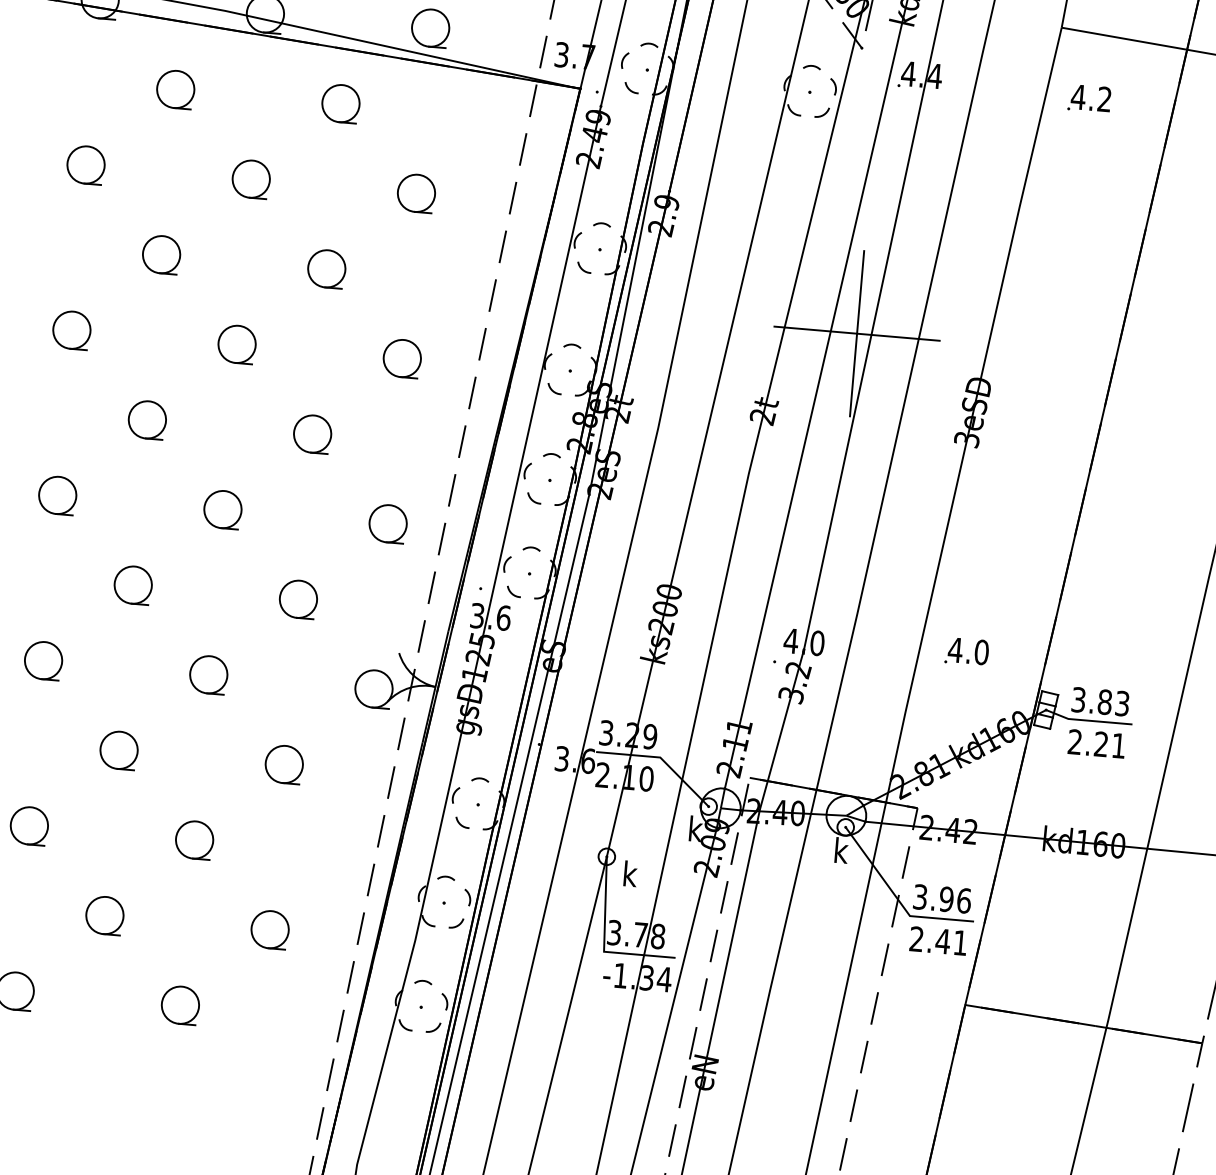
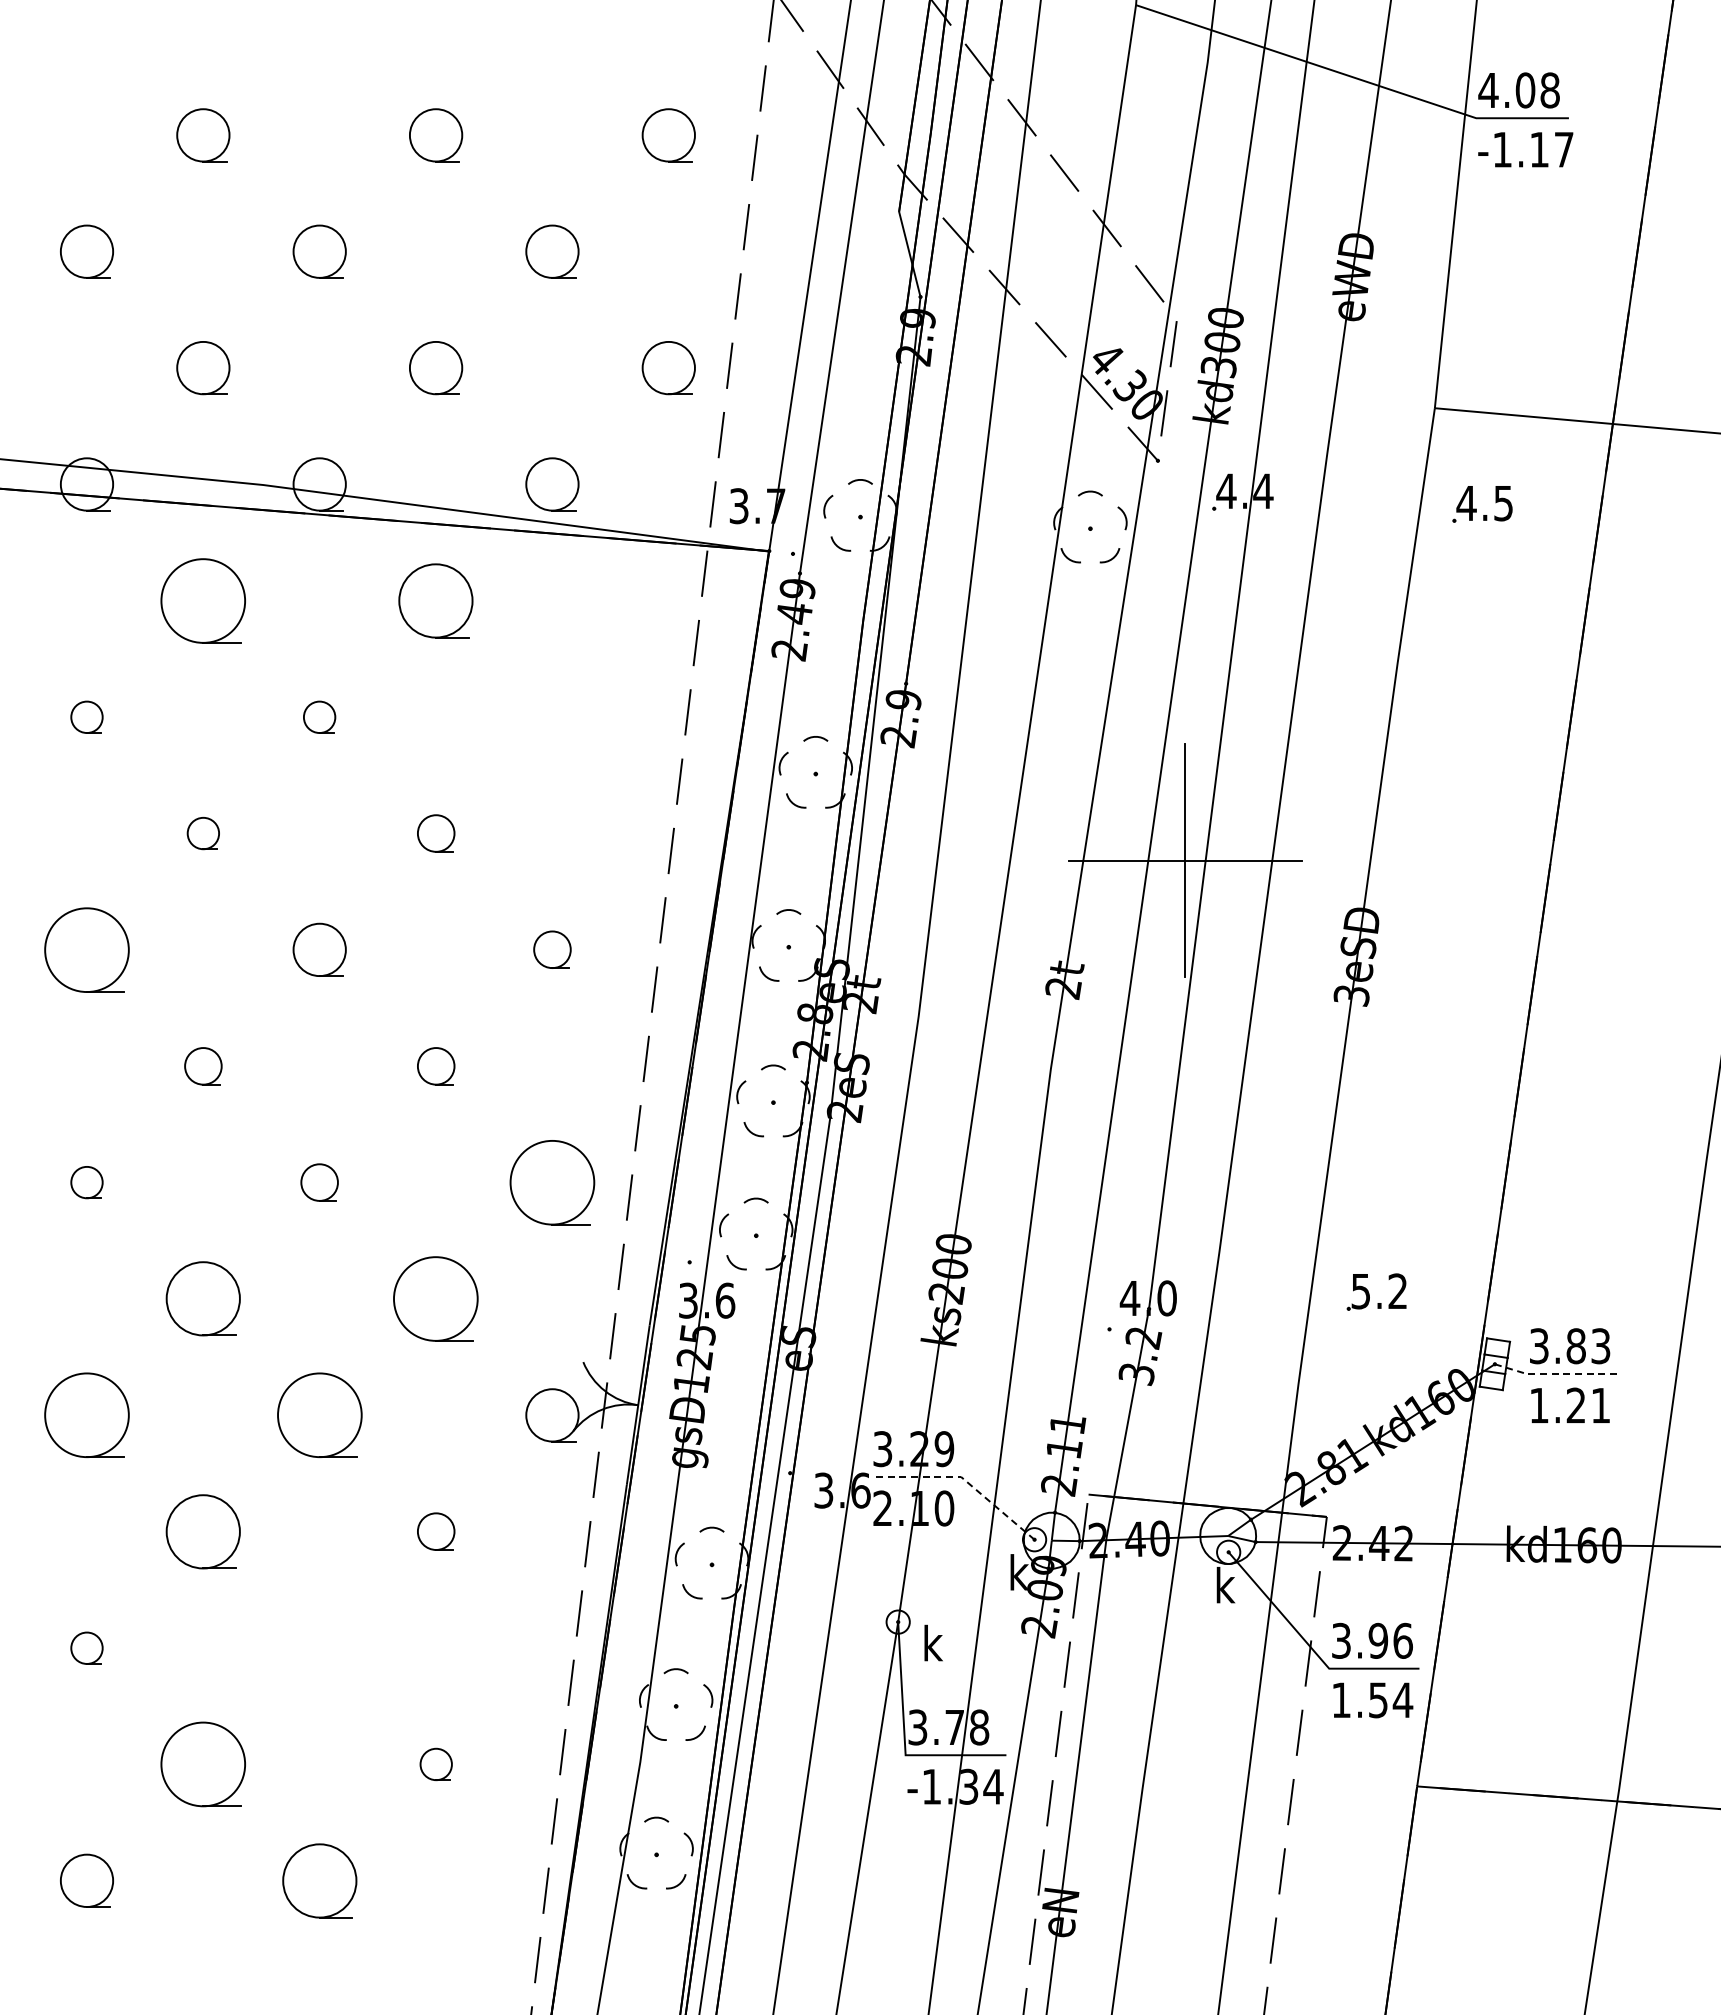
part: (175, 89) -> (203, 600), size x1.6
text: (1104, 99) -> (1503, 503), 4.2 -> 4.5
part: (341, 103) -> (436, 600), size x1.4
part: (85, 165) -> (86, 717), size x0.6
part: (251, 179) -> (319, 717), size x0.6
part: (416, 193) -> (552, 717), removed
part: (161, 254) -> (203, 833), size x0.6
part: (327, 268) -> (436, 833), size x0.7
part: (71, 329) -> (86, 949), size x1.6
part: (402, 358) -> (552, 949), size x0.7
part: (147, 420) -> (203, 1066), size x0.7
part: (312, 434) -> (436, 1066), size x0.7
part: (57, 495) -> (86, 1182), size x0.6
part: (222, 509) -> (319, 1182), size x0.7
part: (388, 523) -> (552, 1182), size x1.6
part: (133, 585) -> (203, 1299), size x1.4
part: (298, 598) -> (436, 1298), size x1.6
text: (967, 651) -> (1378, 1291), 4.0 -> 5.2
part: (43, 660) -> (86, 1415), size x1.6
part: (208, 674) -> (319, 1415), size x1.6
line: (1087, 720) -> (1554, 1374), solid -> dashed
text: (1074, 741) -> (1538, 1405), 2.21 -> 1.21
part: (119, 750) -> (203, 1531), size x1.4
line: (661, 758) -> (962, 1478), solid -> dashed
part: (284, 764) -> (436, 1531), size x0.7
part: (29, 826) -> (86, 1648), size x0.6
part: (194, 840) -> (319, 1648), removed
part: (105, 915) -> (203, 1764), size x1.6
part: (270, 929) -> (436, 1764), size x0.6
text: (938, 941) -> (1372, 1700), 2.41 -> 1.54
part: (180, 1005) -> (319, 1880), size x1.4

